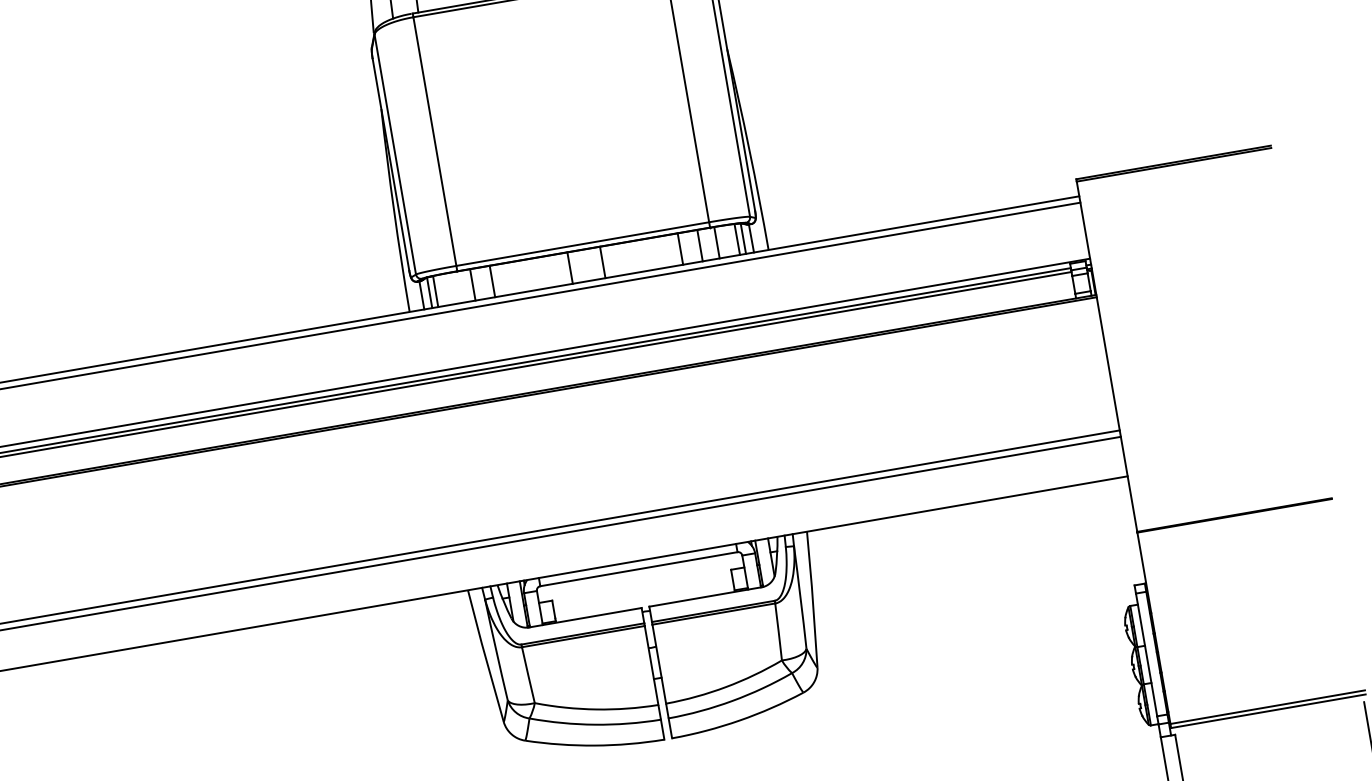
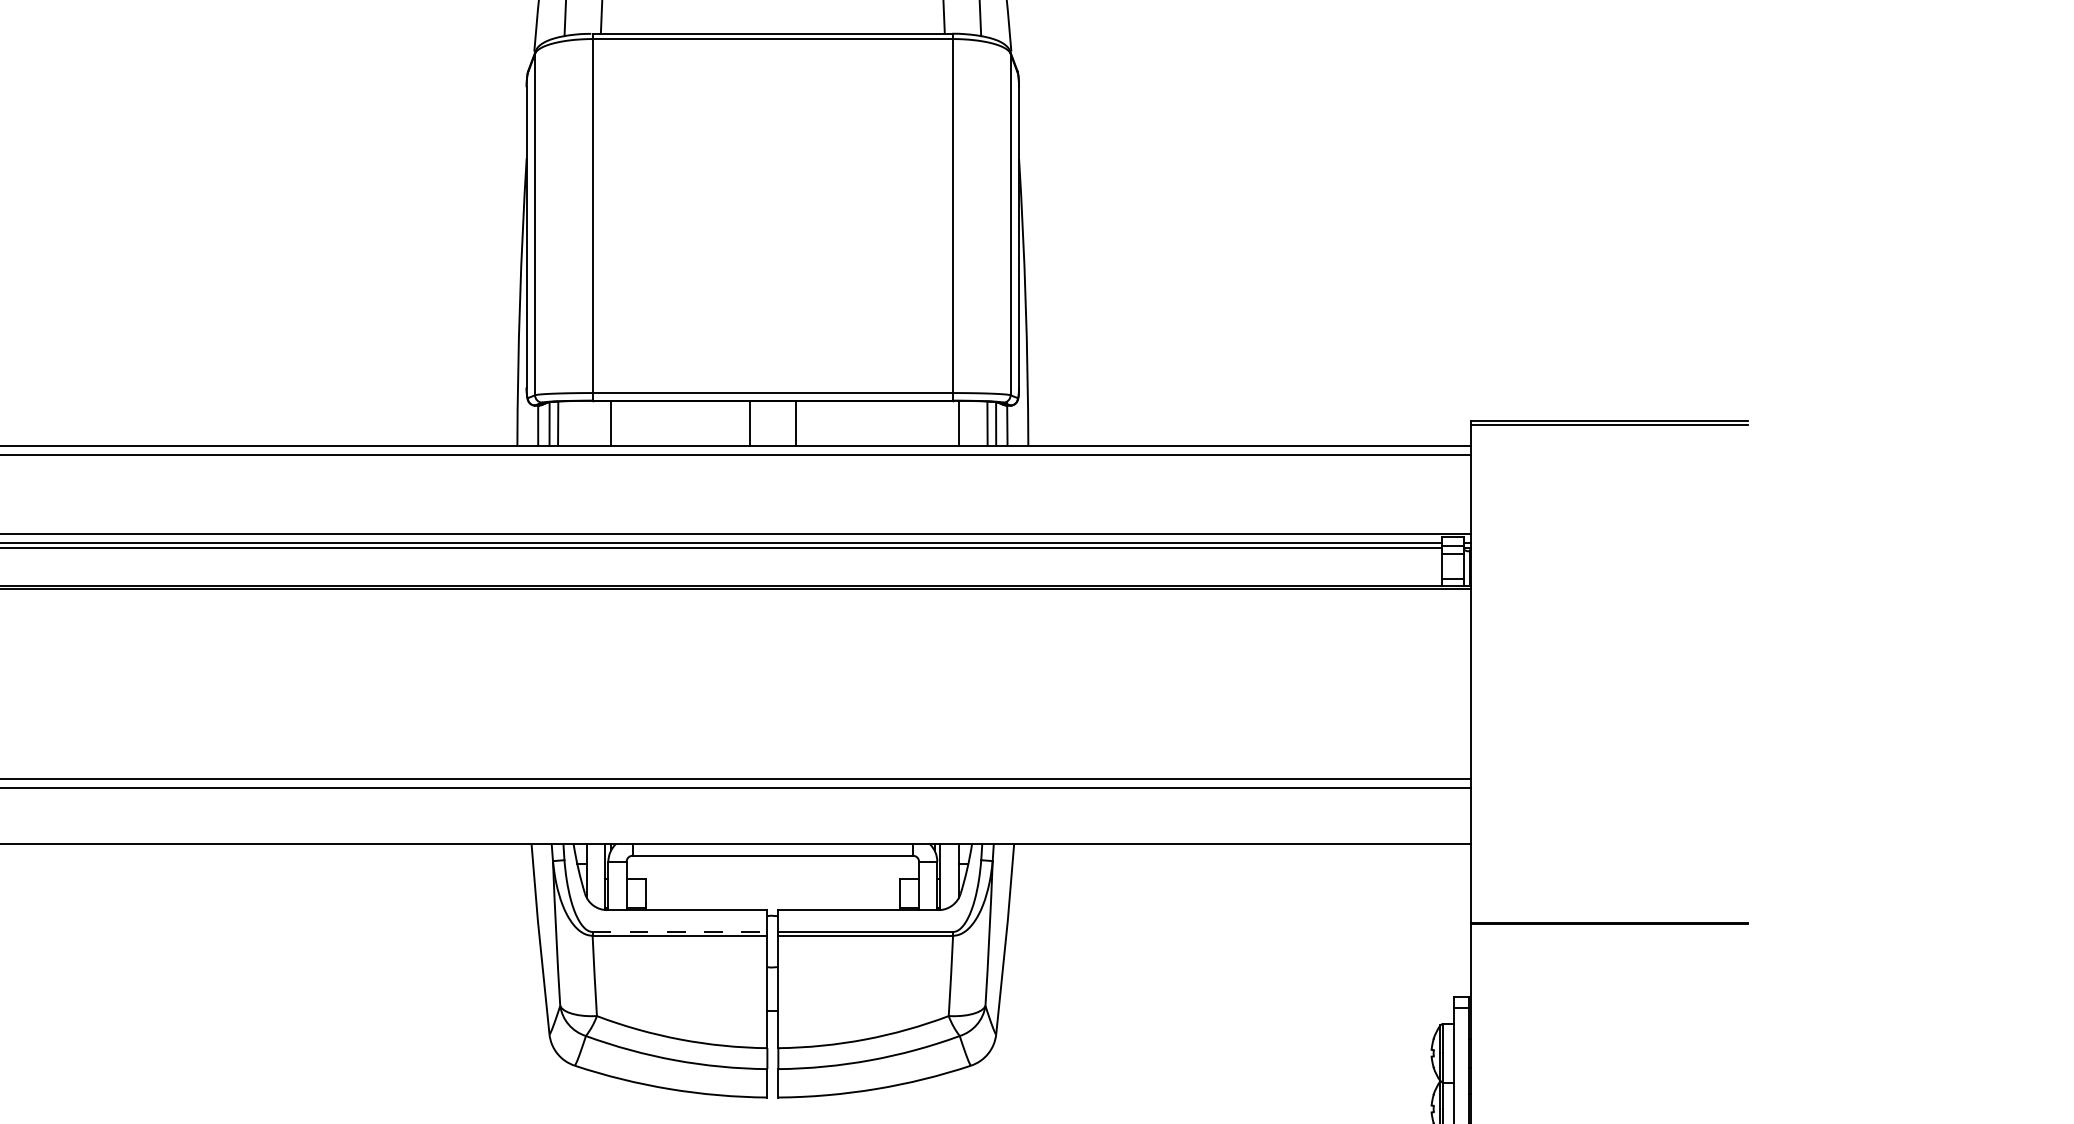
line: (699, 245) -> (934, 422), removed
line: (680, 248) -> (906, 422), removed
line: (492, 280) -> (639, 422), removed
line: (583, 633) -> (680, 931), solid -> dashed

